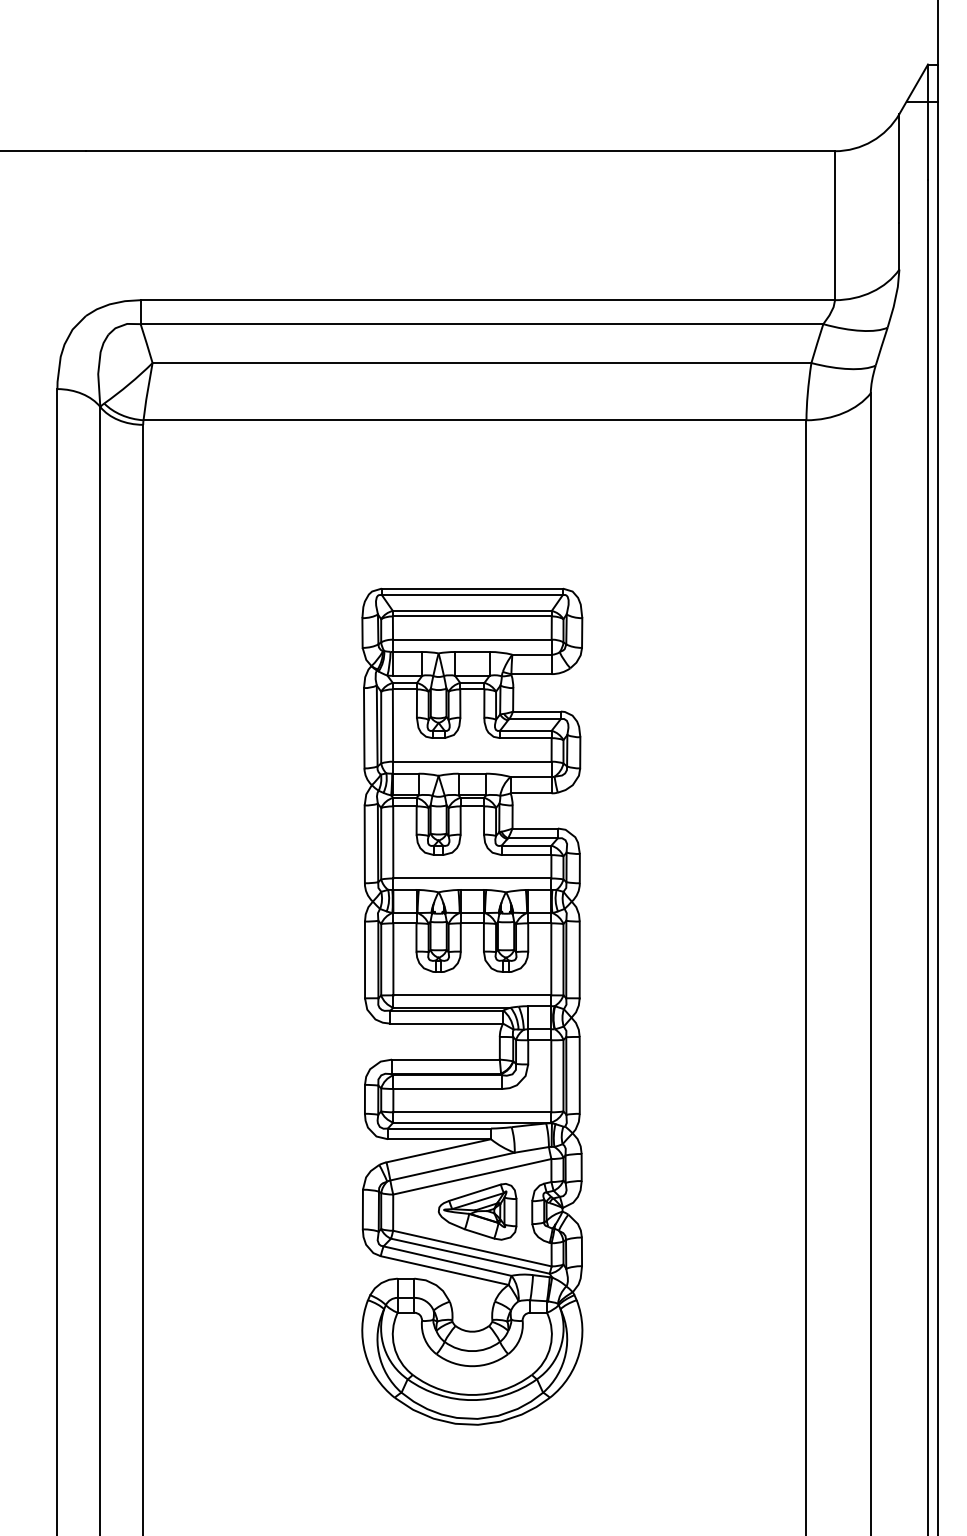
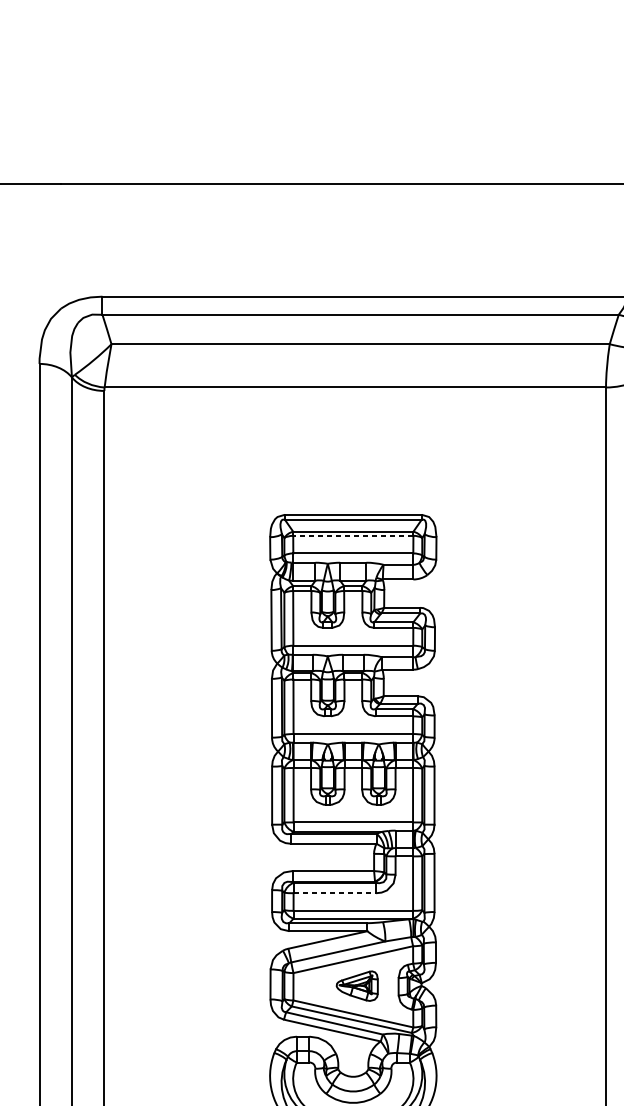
line: (471, 616) -> (352, 535), solid -> dashed
line: (448, 1088) -> (335, 892), solid -> dashed
part: (477, 1211) -> (357, 985), size x0.7

